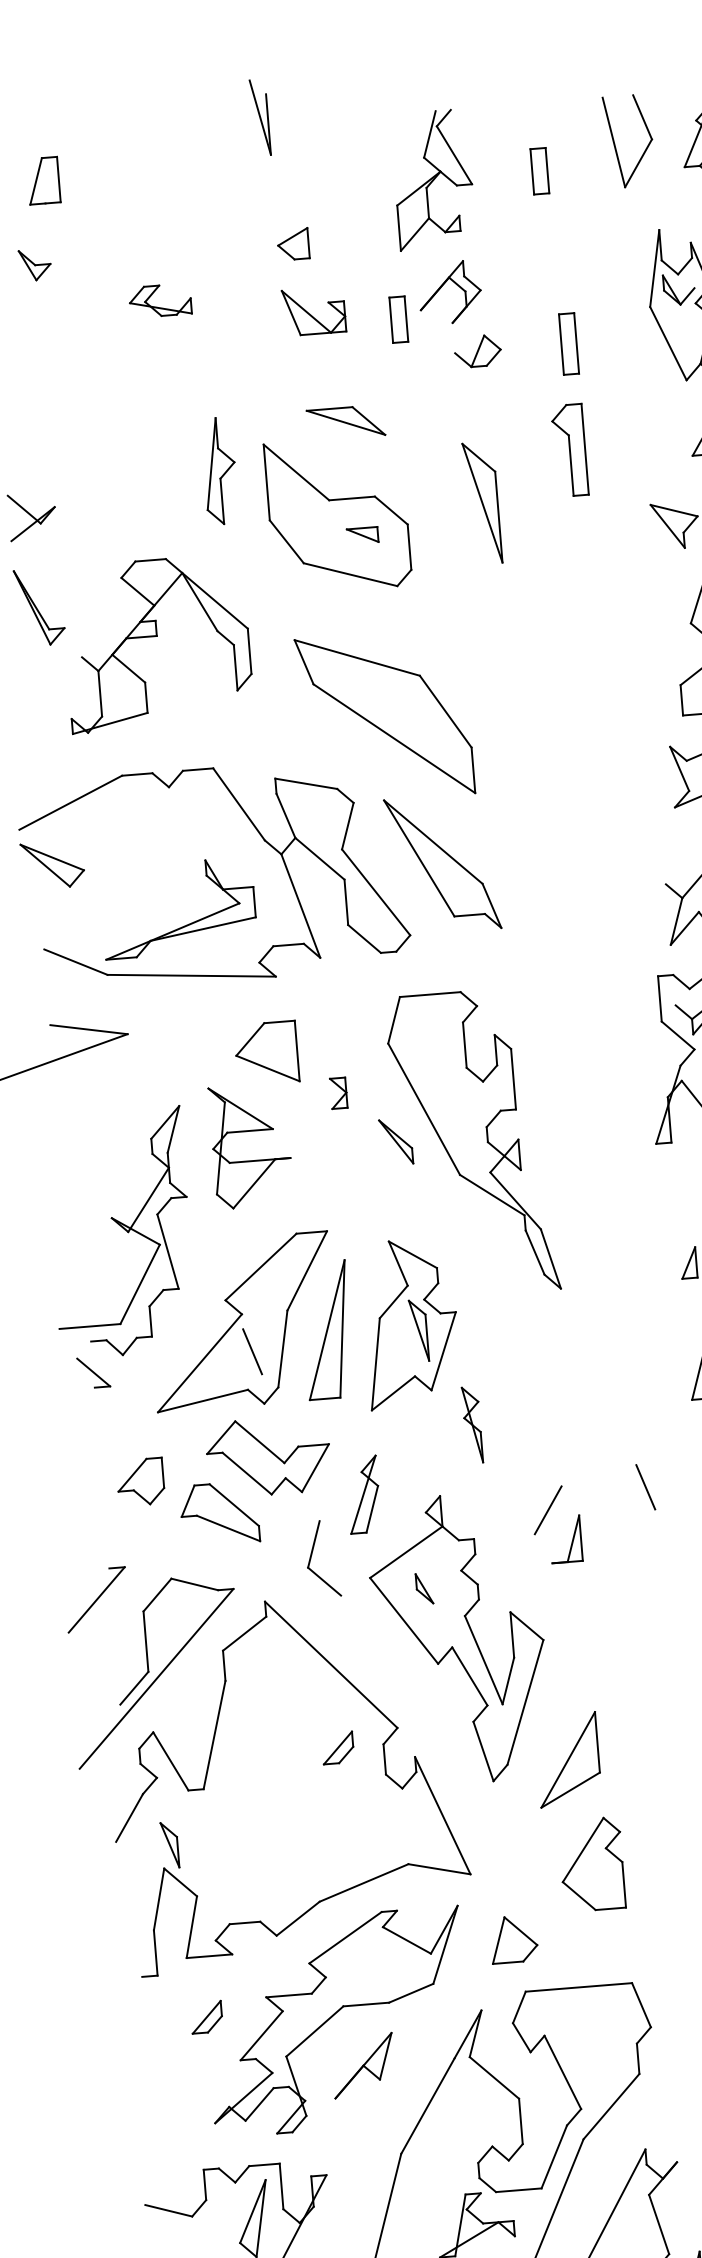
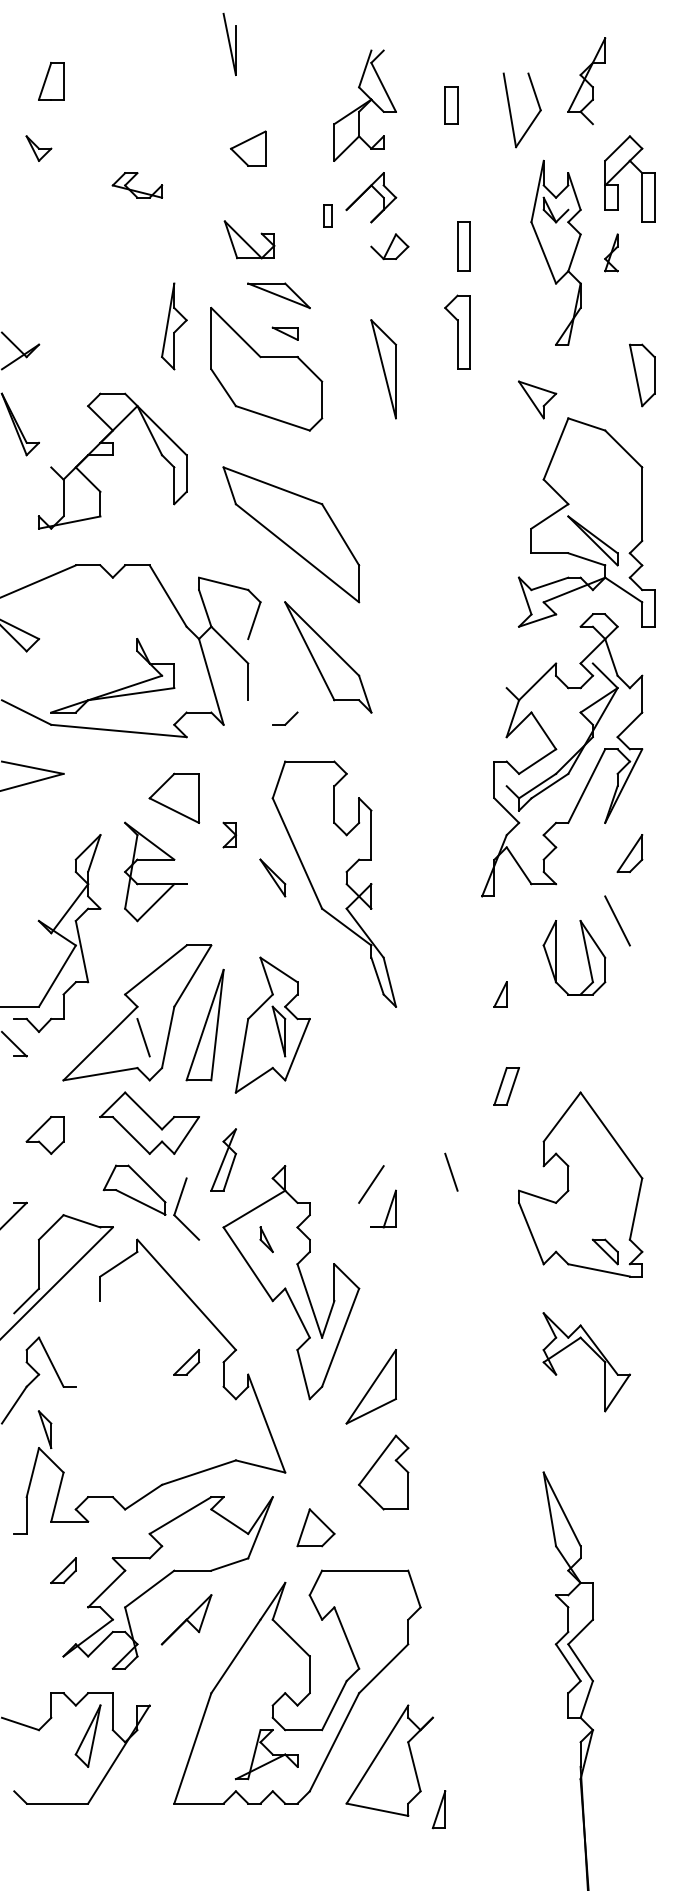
part: (616, 144) -> (511, 112), moved
part: (292, 244) -> (247, 148), size x1.4
part: (313, 310) -> (249, 239), moved
part: (397, 320) -> (327, 216), size x0.6
part: (361, 535) -> (284, 333), moved
line: (375, 892) -> (272, 675), removed
line: (364, 938) -> (260, 712), removed
part: (471, 1424) -> (315, 1110), removed
part: (219, 1513) -> (134, 1189), moved
line: (213, 1734) -> (87, 1343), removed

